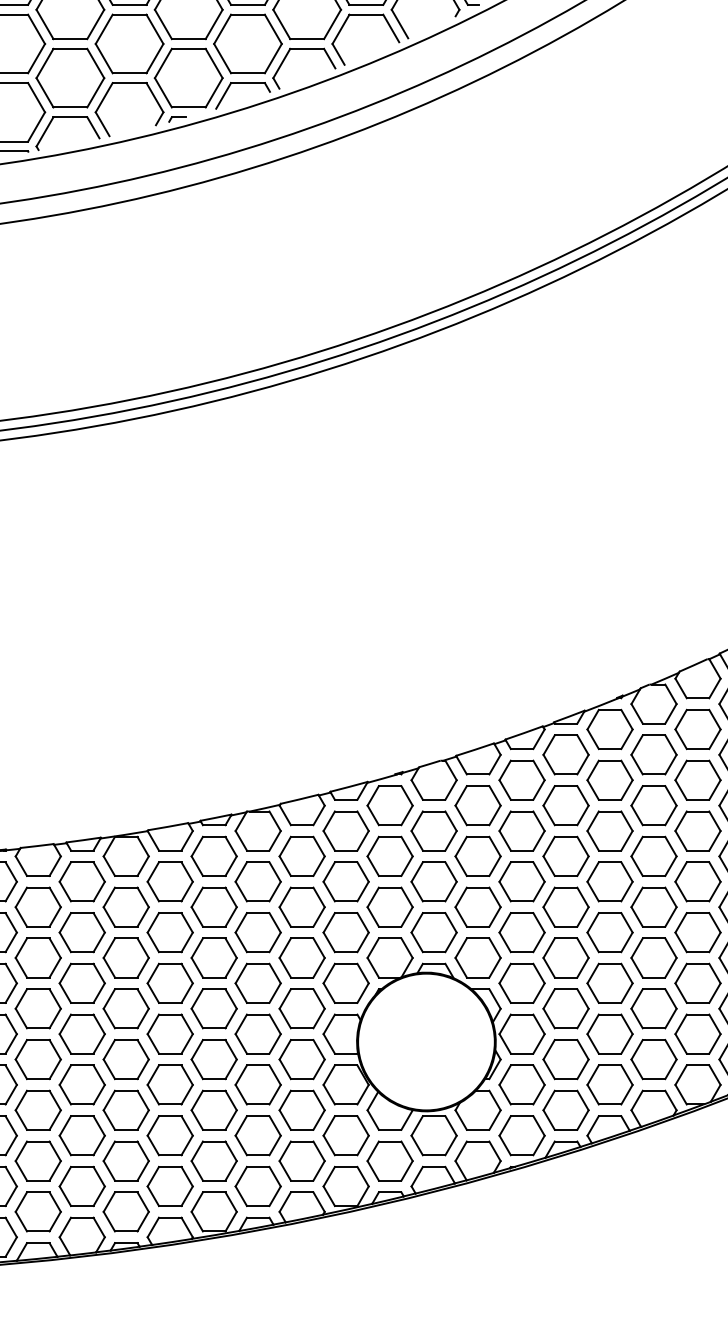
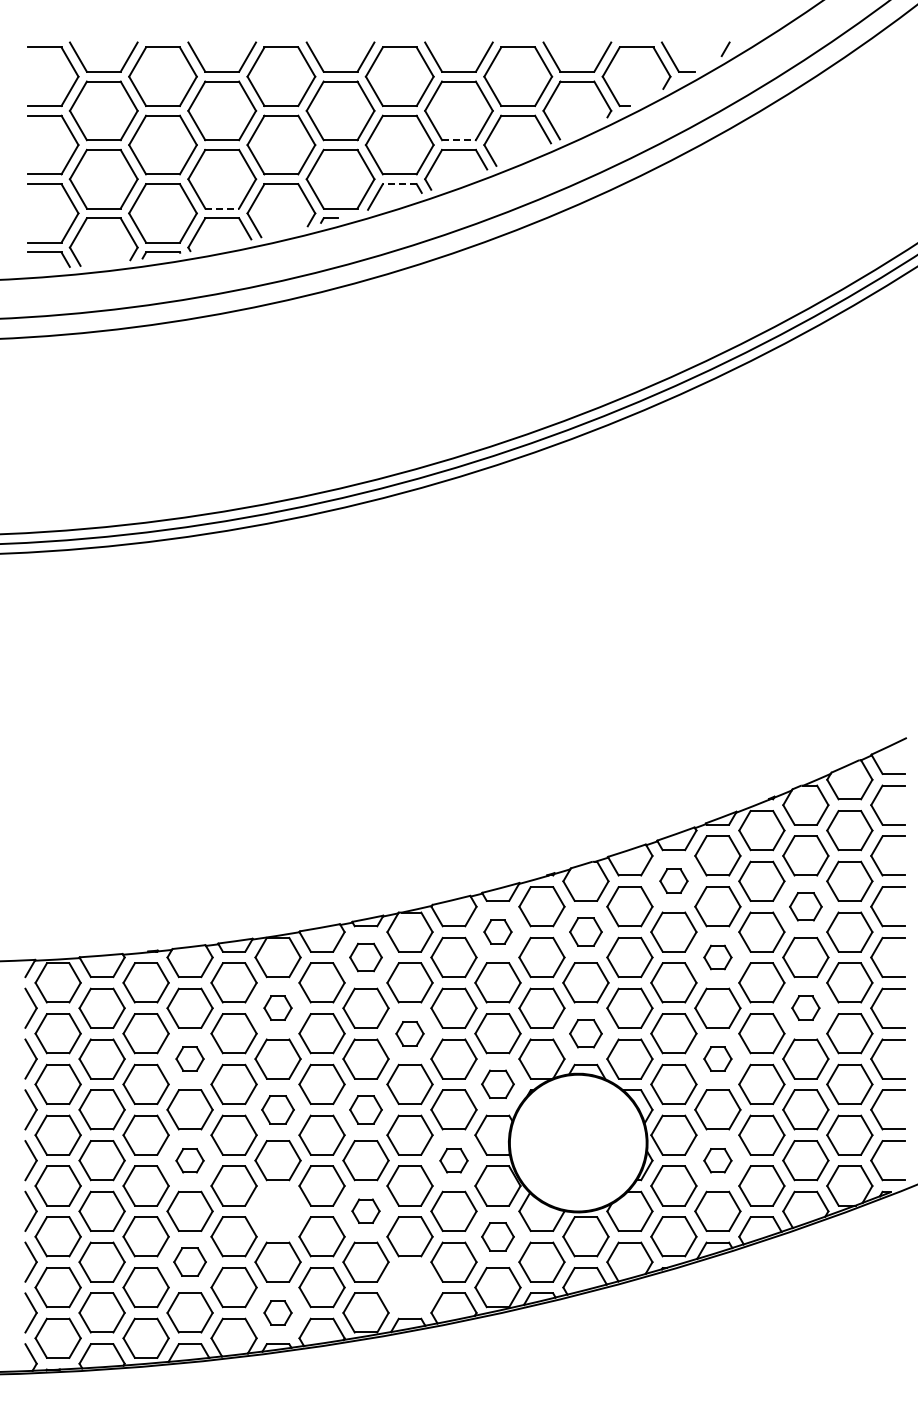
line: (306, 39) -> (458, 140), solid -> dashed
line: (247, 83) -> (399, 184), solid -> dashed
line: (70, 107) -> (222, 208), solid -> dashed
part: (521, 779) -> (673, 880), size x0.6
part: (653, 805) -> (805, 906), size x0.7
part: (345, 830) -> (497, 931), size x0.6
part: (433, 830) -> (585, 931), size x0.7
part: (213, 856) -> (365, 957), size x0.7
part: (565, 856) -> (717, 957), size x0.6
part: (125, 906) -> (277, 1007), size x0.6
part: (653, 906) -> (805, 1007), size x0.6
part: (257, 932) -> (409, 1033), size x0.6
part: (433, 932) -> (585, 1033), size x0.7
part: (37, 957) -> (189, 1058), size x0.6
part: (565, 957) -> (717, 1058), size x0.6
part: (345, 982) -> (497, 1083), size x0.7
part: (125, 1008) -> (277, 1109), size x0.7
part: (213, 1008) -> (365, 1109), size x0.7
part: (37, 1059) -> (189, 1160), size x0.6
part: (301, 1059) -> (453, 1160), size x0.6
part: (565, 1059) -> (717, 1160), size x0.6
part: (125, 1109) -> (277, 1210), removed
part: (213, 1109) -> (365, 1210), size x0.6
part: (345, 1135) -> (497, 1236), size x0.7
part: (37, 1160) -> (189, 1261), size x0.7
part: (257, 1186) -> (409, 1287), removed
part: (125, 1211) -> (277, 1312), size x0.6

